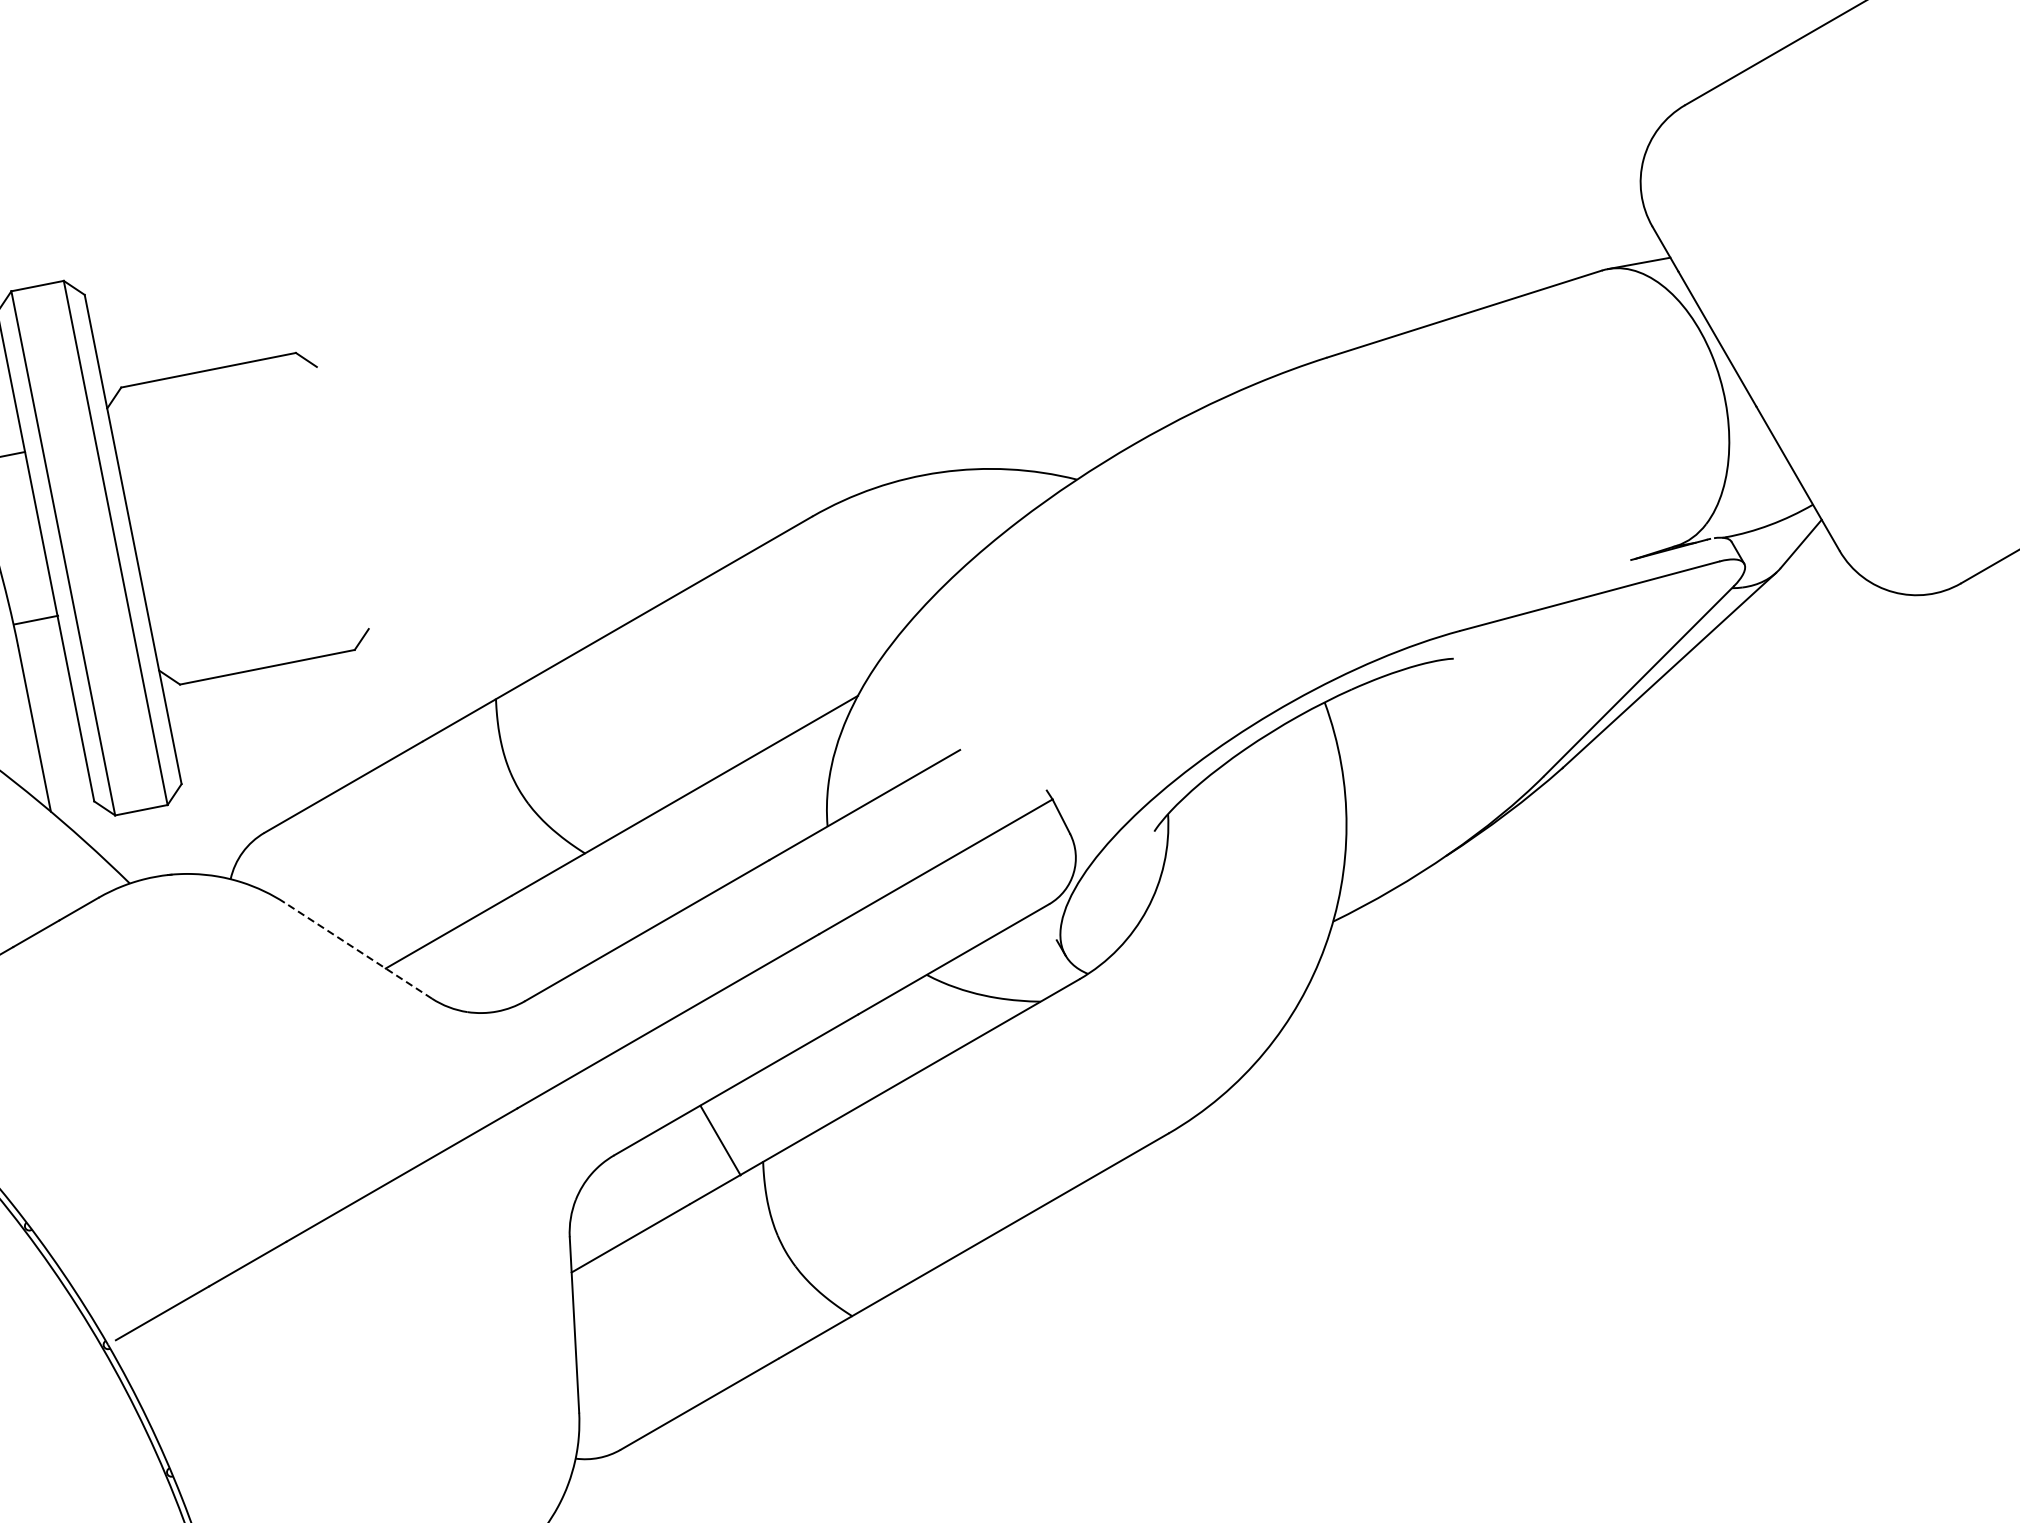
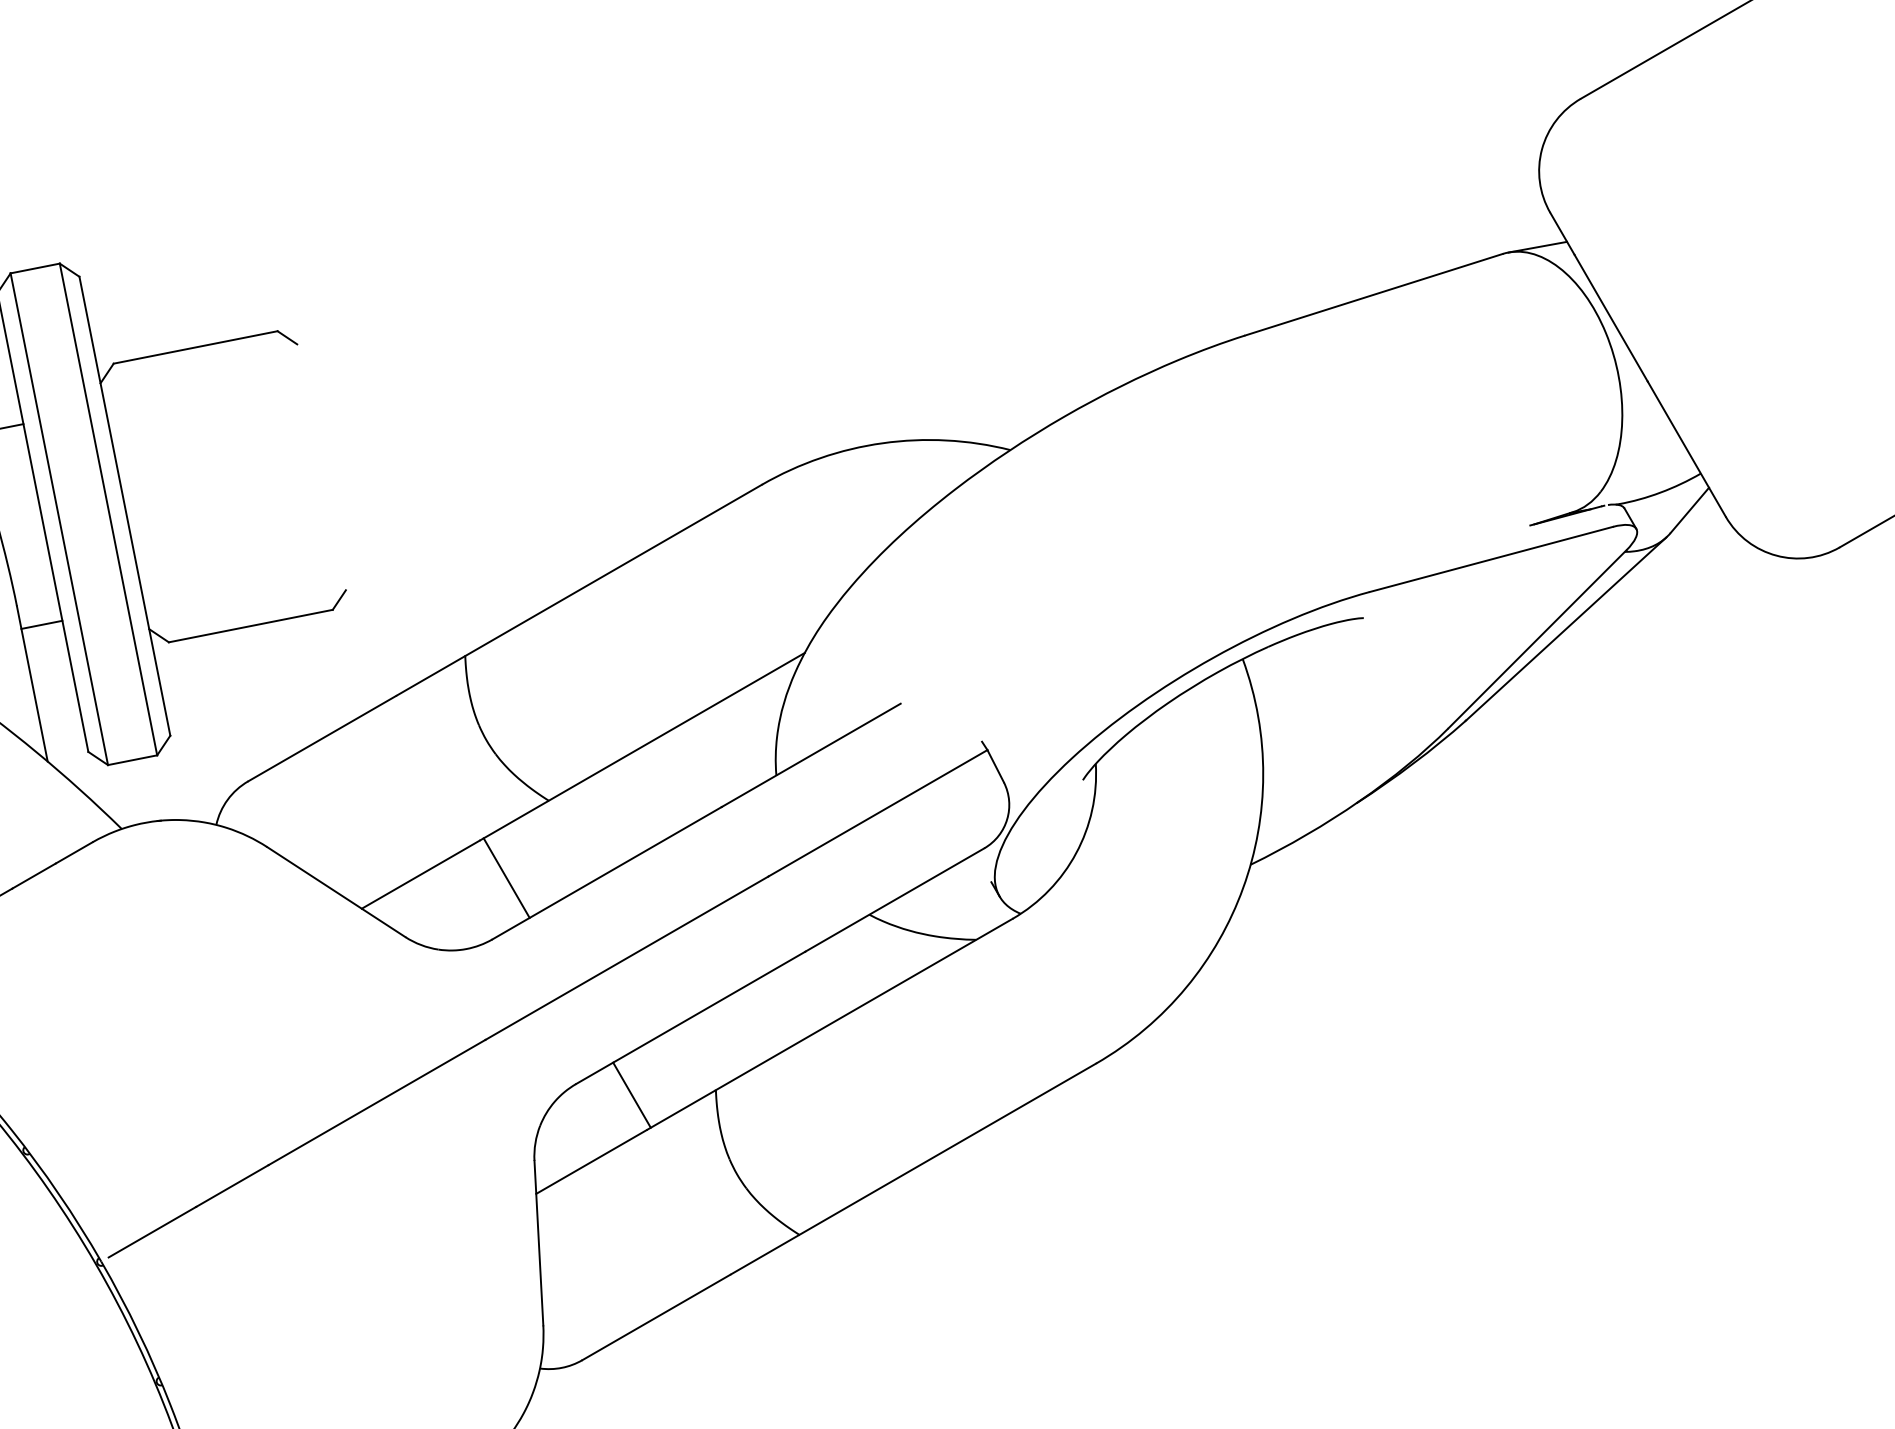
line: (35, 619) -> (41, 624), moved
line: (539, 935) -> (506, 877), added
line: (357, 950) -> (335, 891), dashed -> solid
line: (720, 1139) -> (631, 1094), moved

